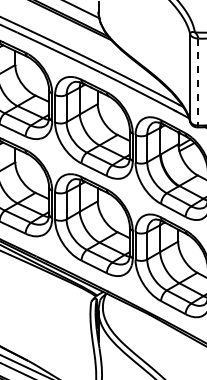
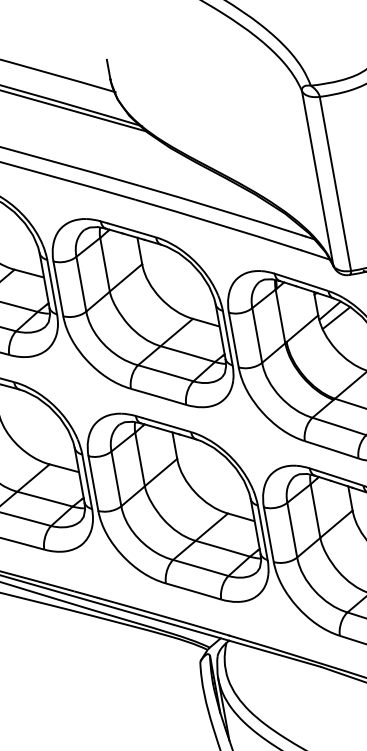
line: (198, 82) -> (335, 184), dashed -> solid

